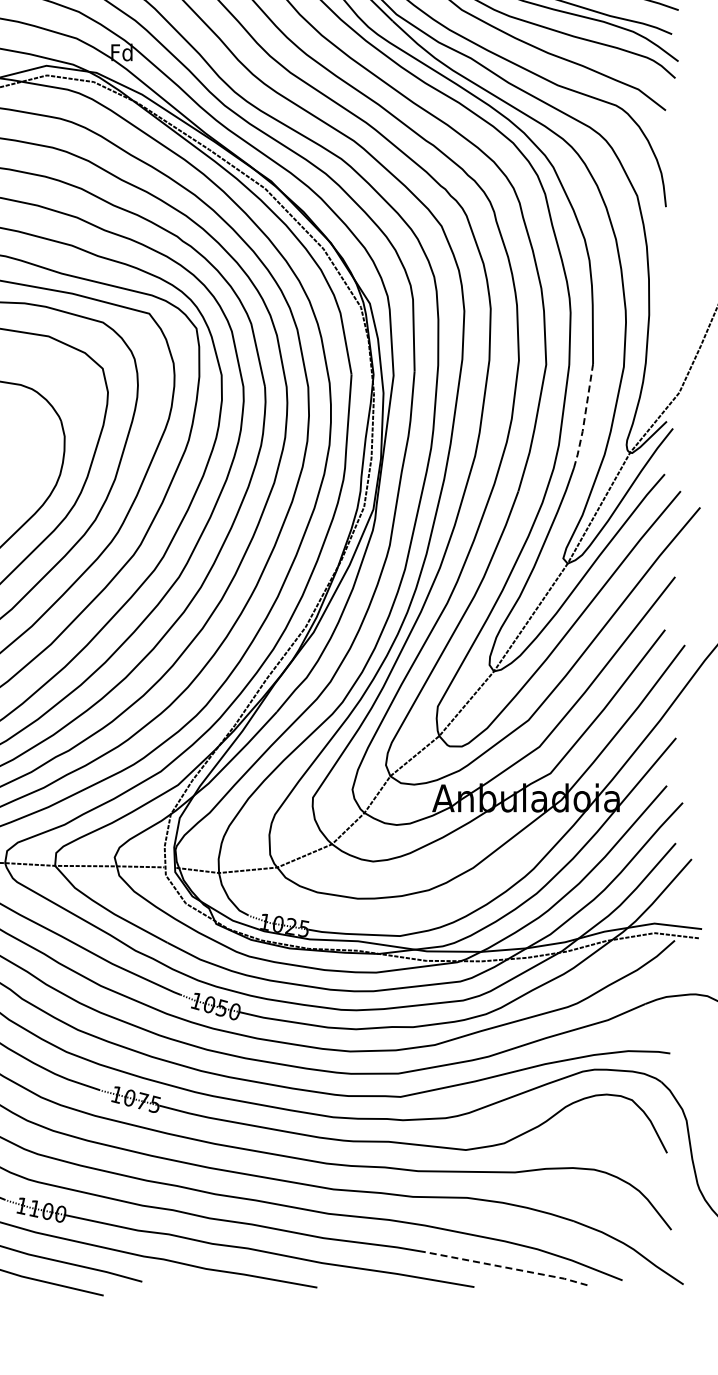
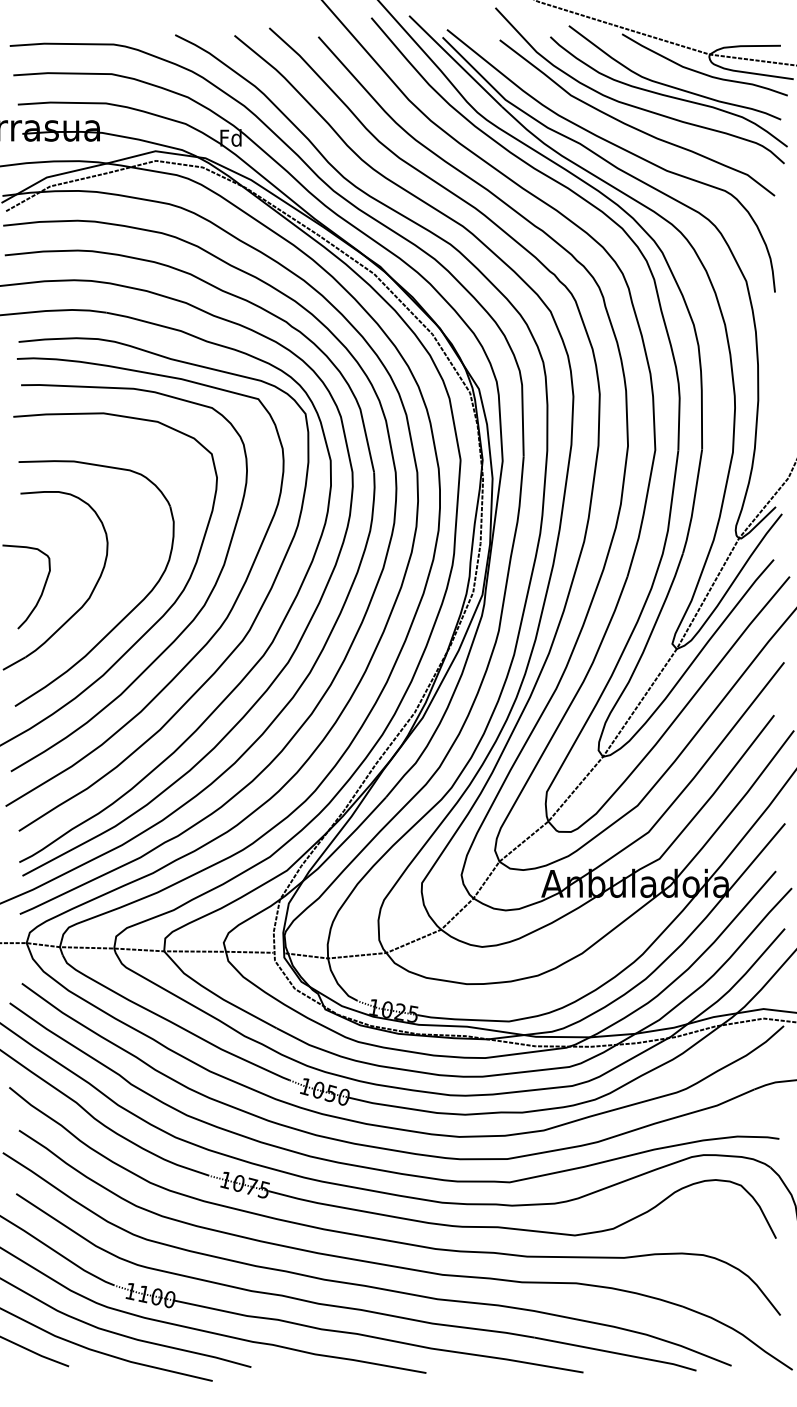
line: (584, 417) -> (693, 502), dashed -> solid
line: (506, 1268) -> (615, 1353), dashed -> solid

